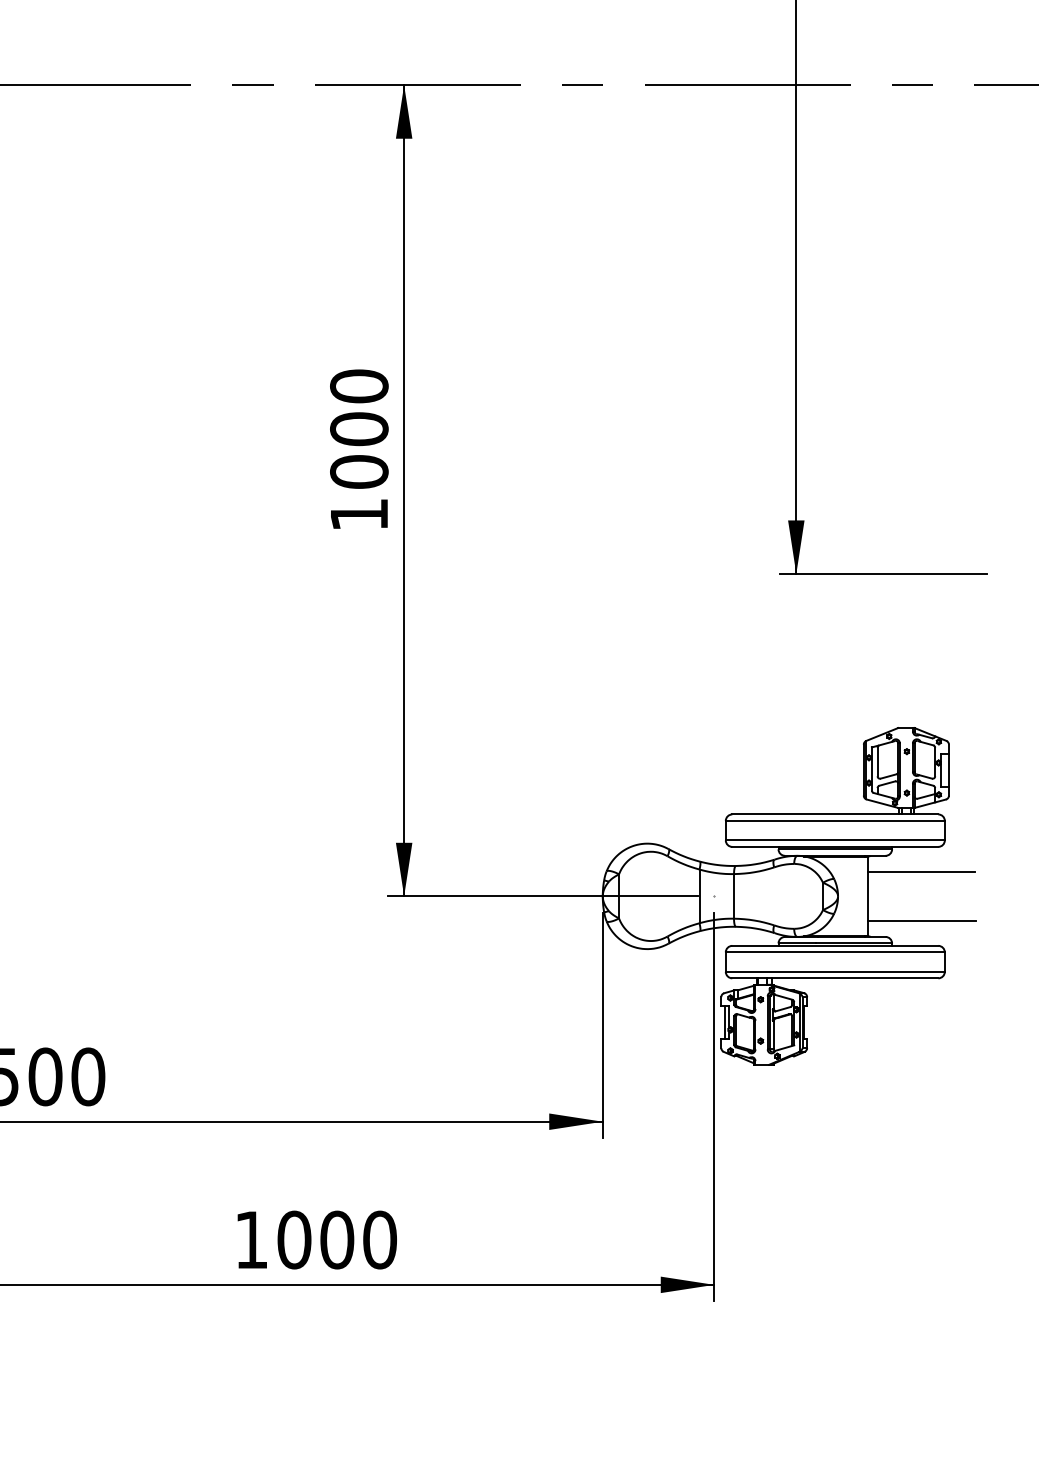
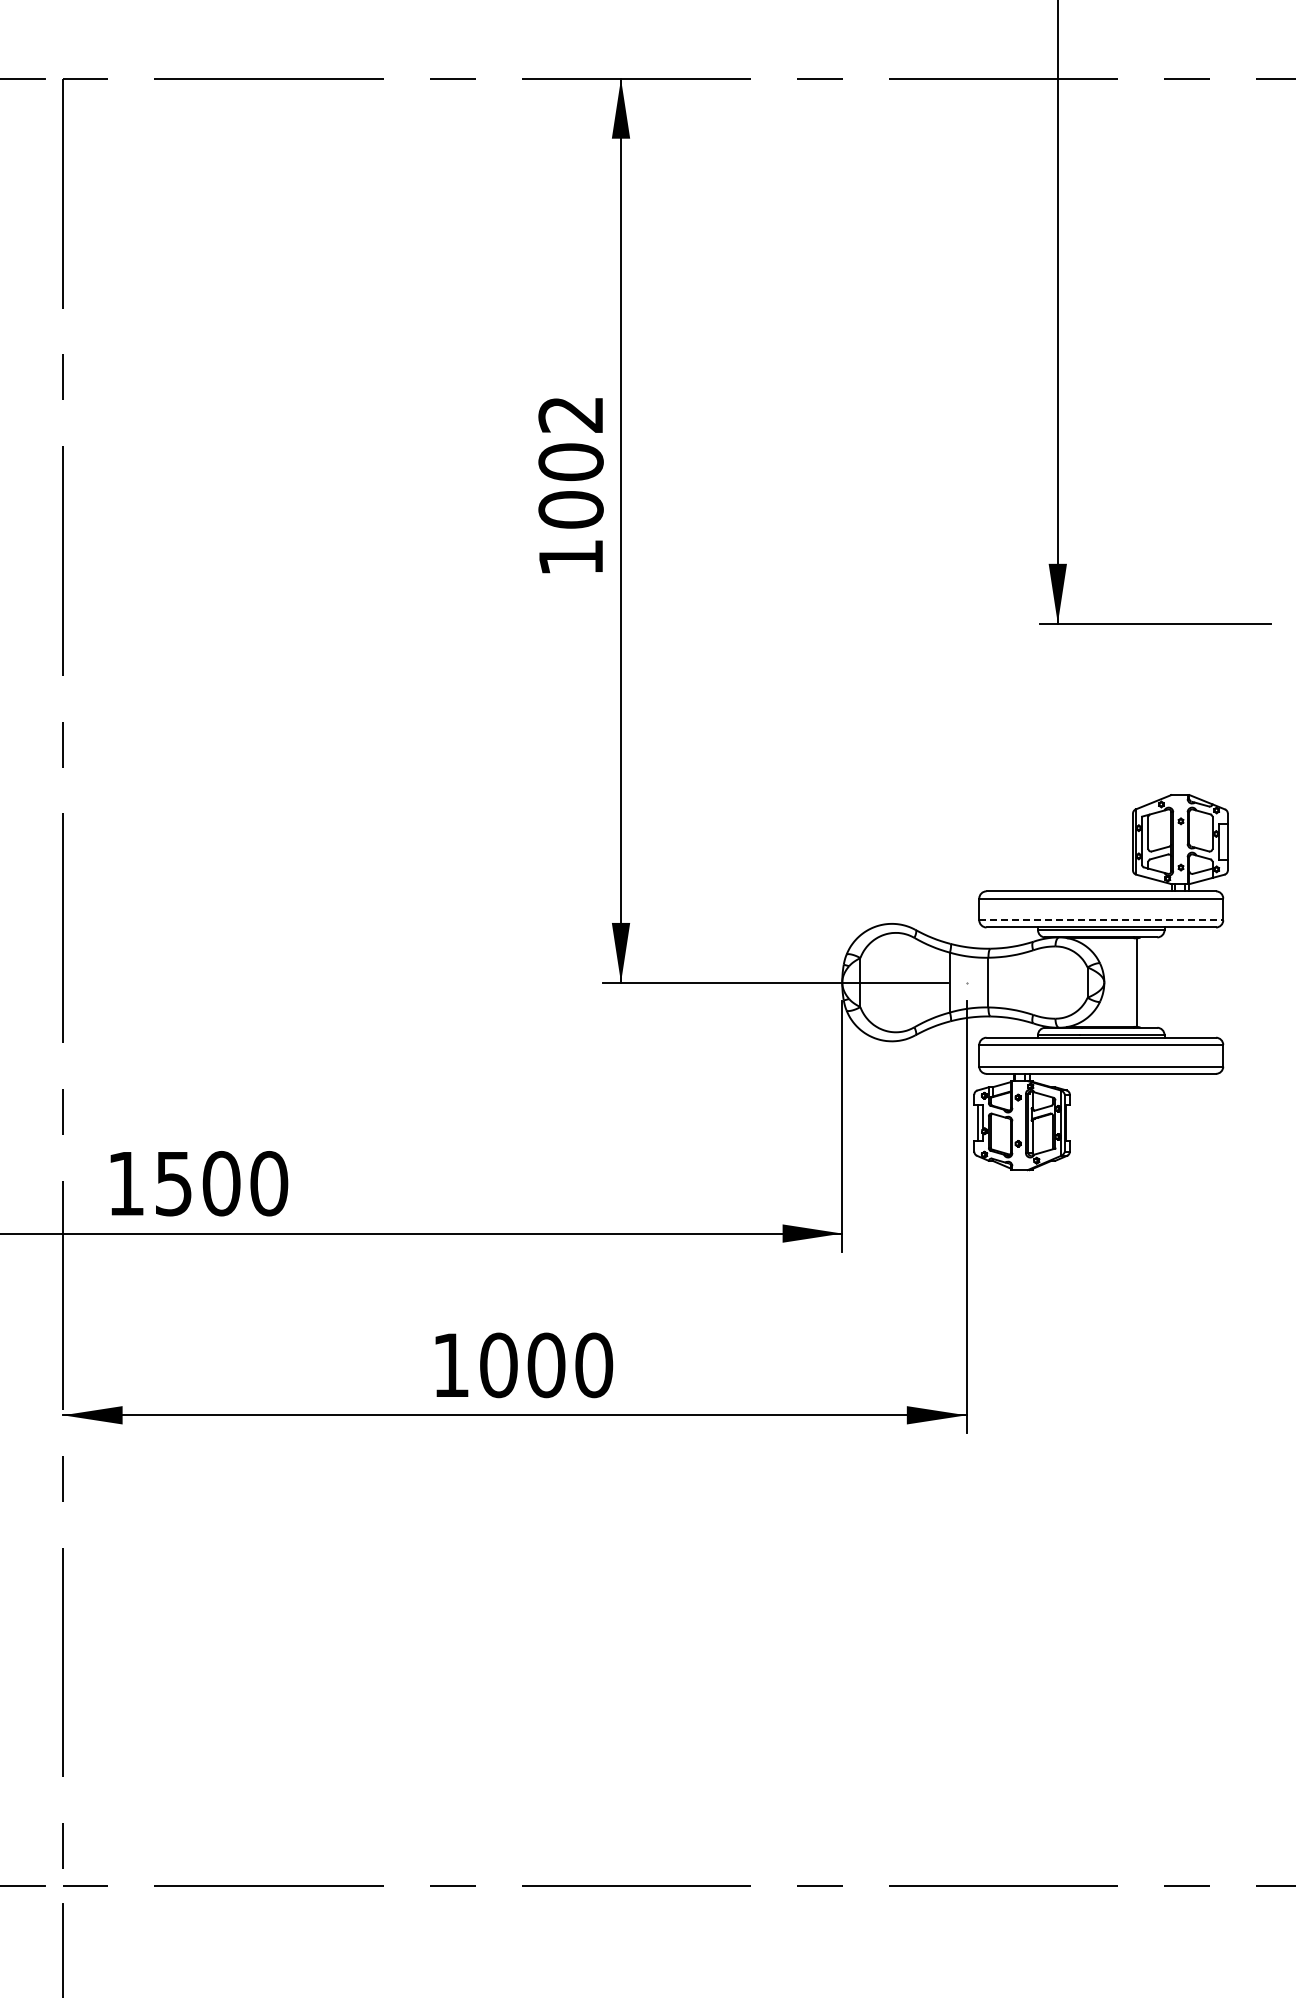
text: (358, 386) -> (570, 414), 1000 -> 1002
line: (835, 840) -> (1101, 920), solid -> dashed
line: (921, 872) -> (1197, 955), removed
line: (921, 920) -> (1197, 1009), removed

